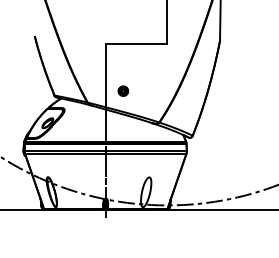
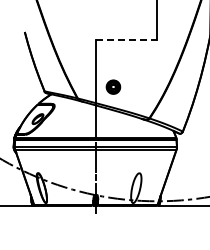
line: (136, 44) -> (126, 40), solid -> dashed
part: (123, 90) -> (113, 86), size x1.4

